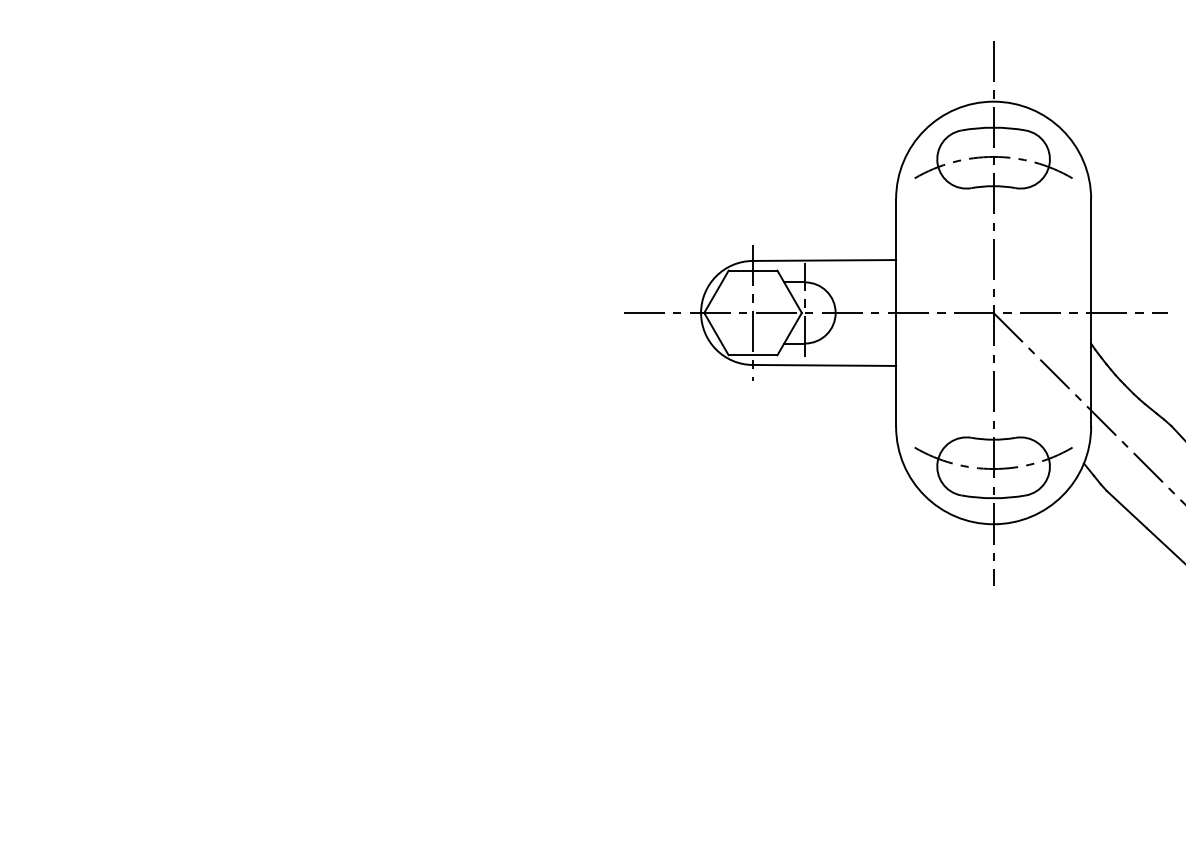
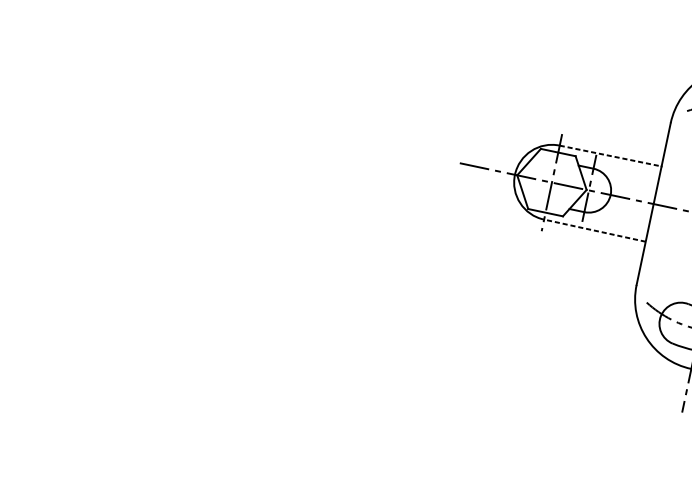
line: (824, 260) -> (610, 156), solid -> dashed
line: (824, 365) -> (594, 230), solid -> dashed

